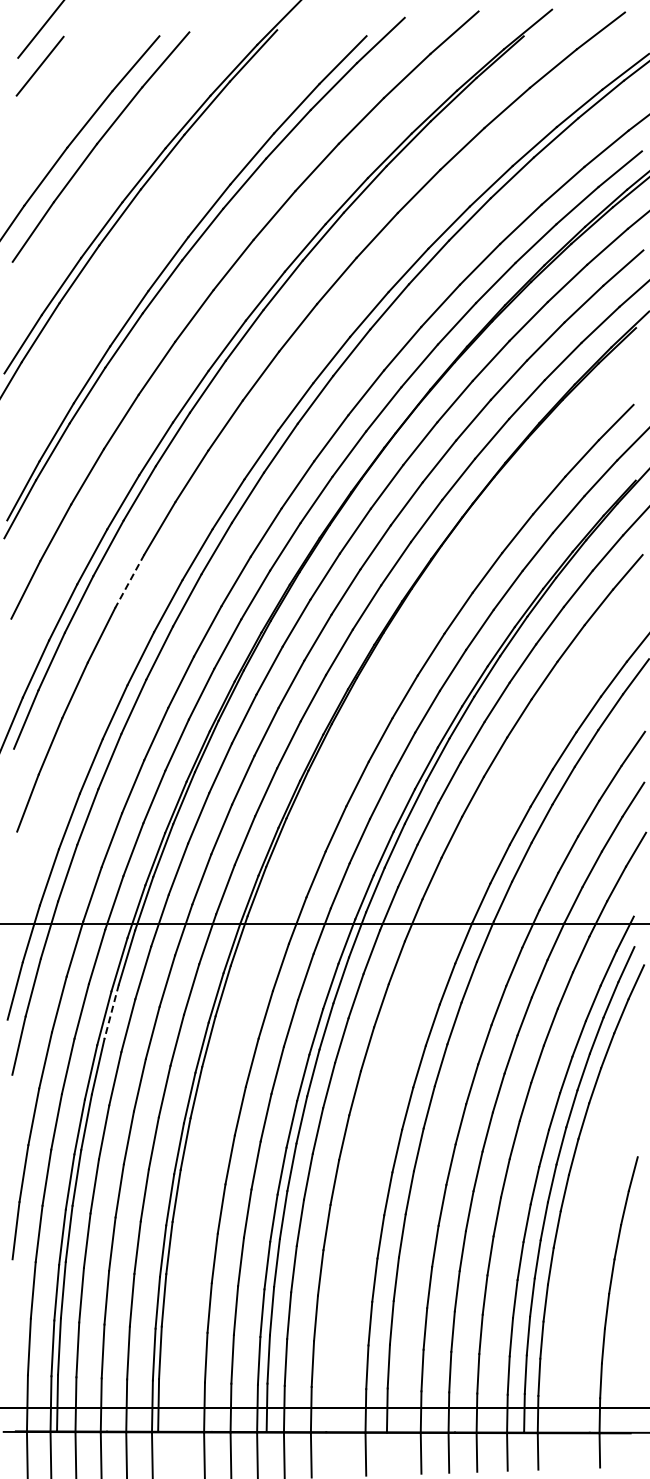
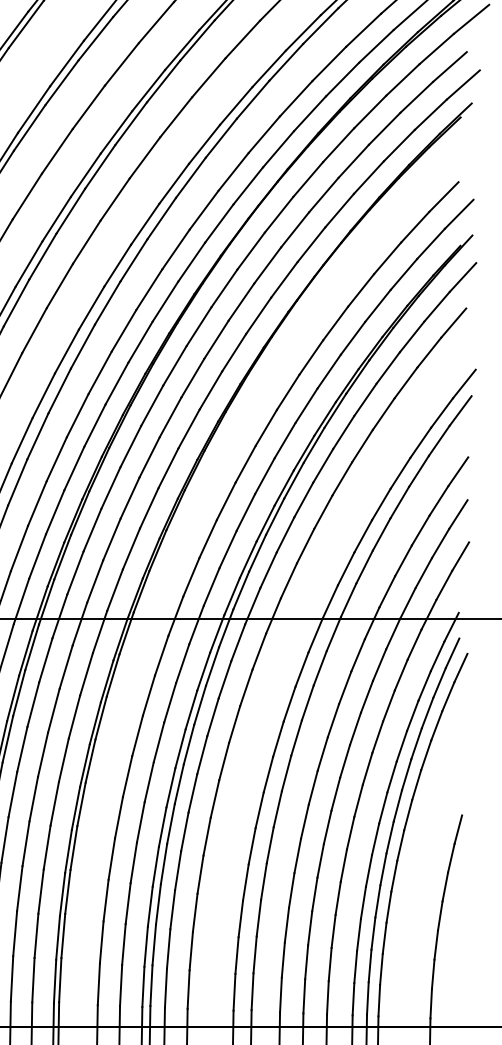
line: (129, 581) -> (34, 330), dashed -> solid
line: (111, 1012) -> (19, 693), dashed -> solid

